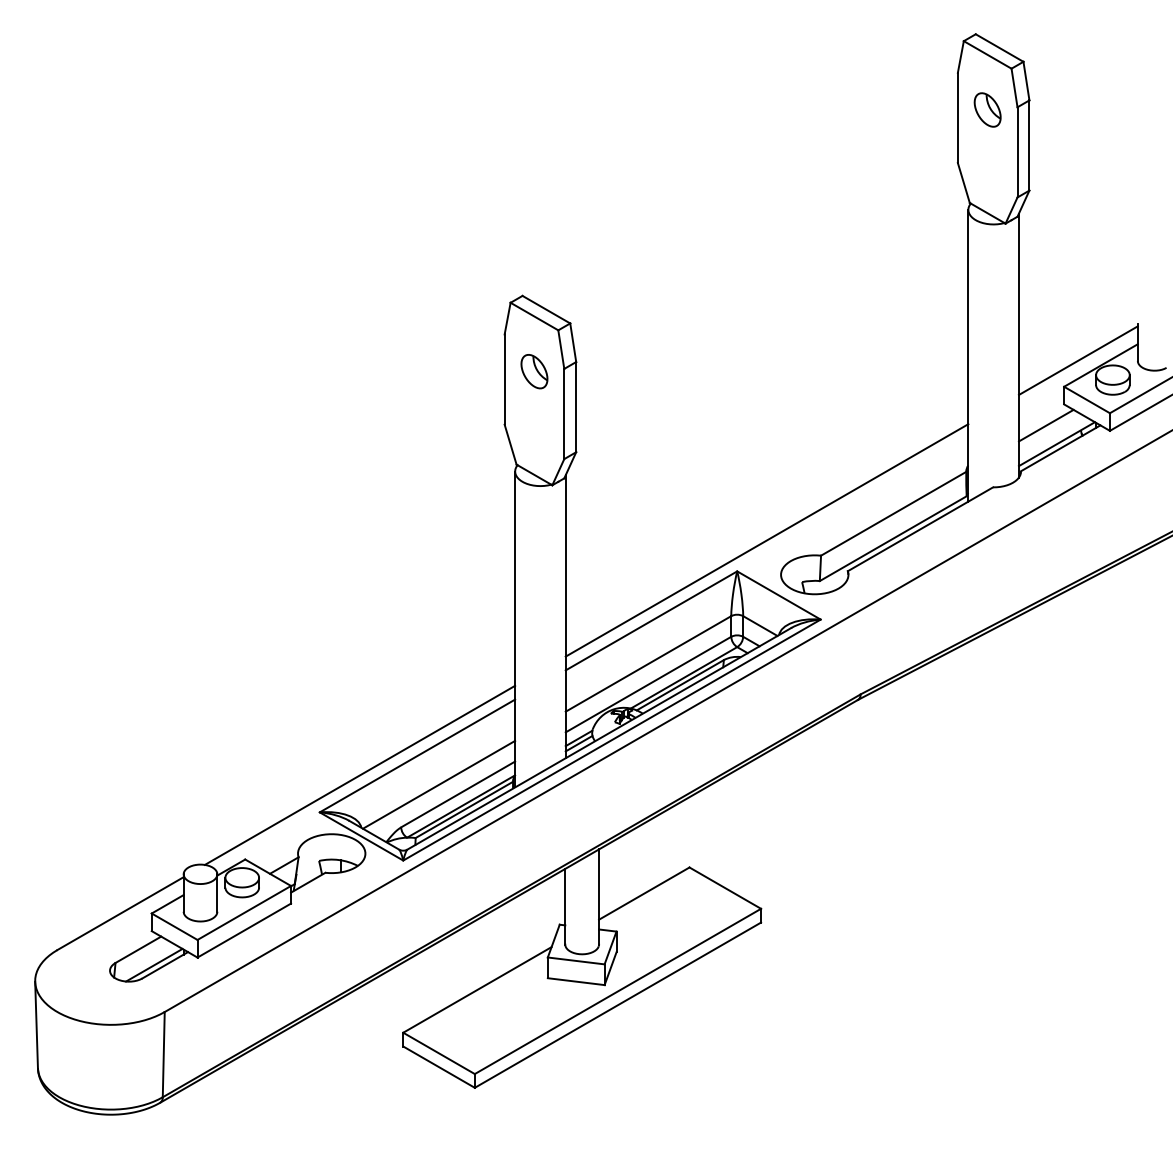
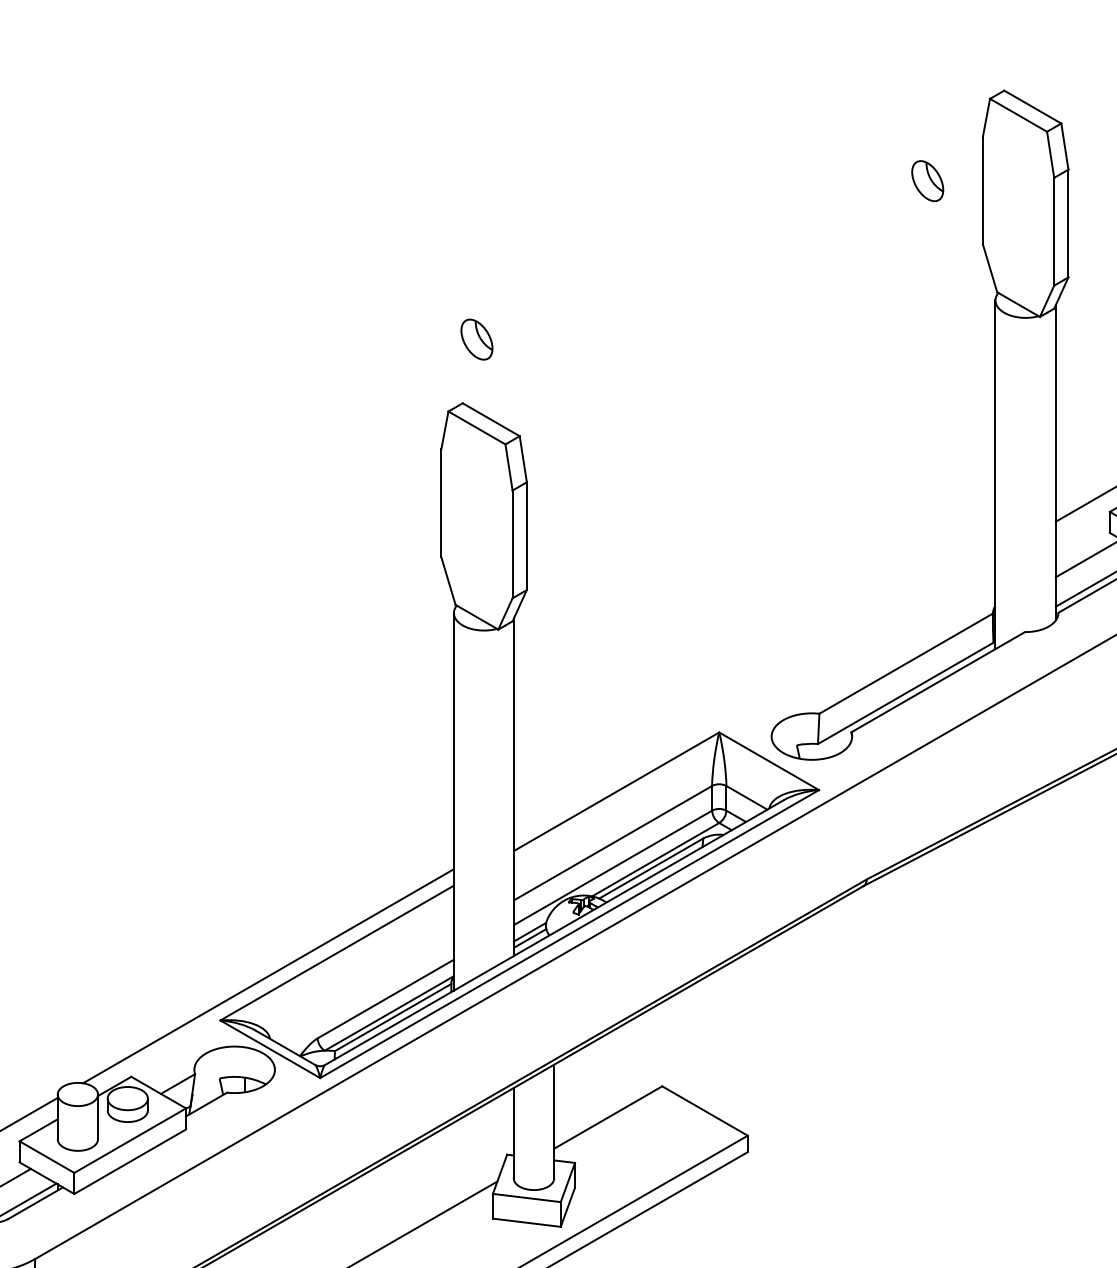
part: (987, 109) -> (927, 180), moved
part: (534, 371) -> (477, 339), moved
line: (766, 540) -> (754, 695), removed
line: (438, 784) -> (362, 987), removed

